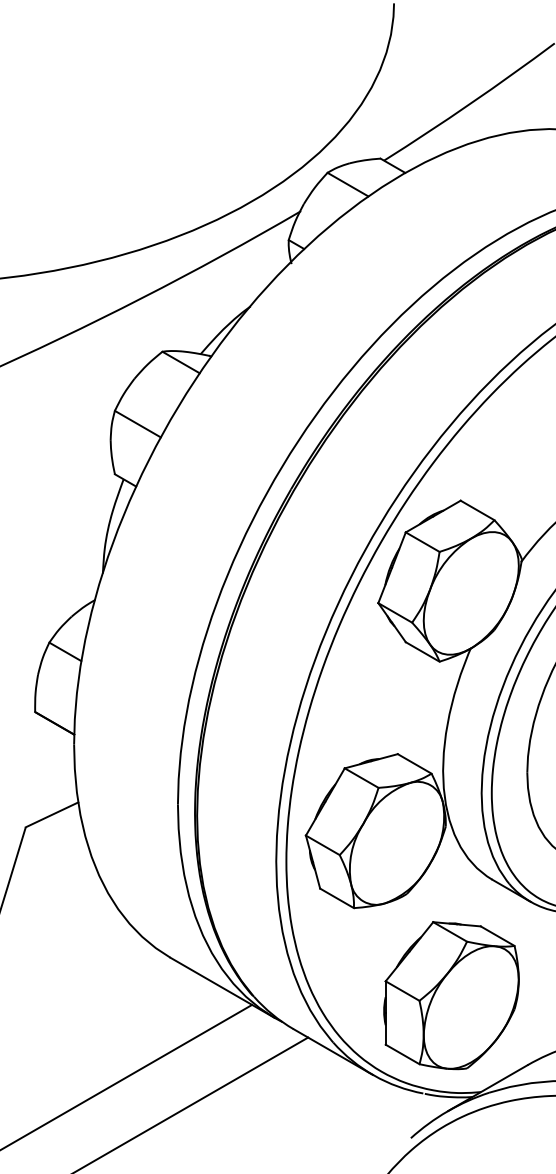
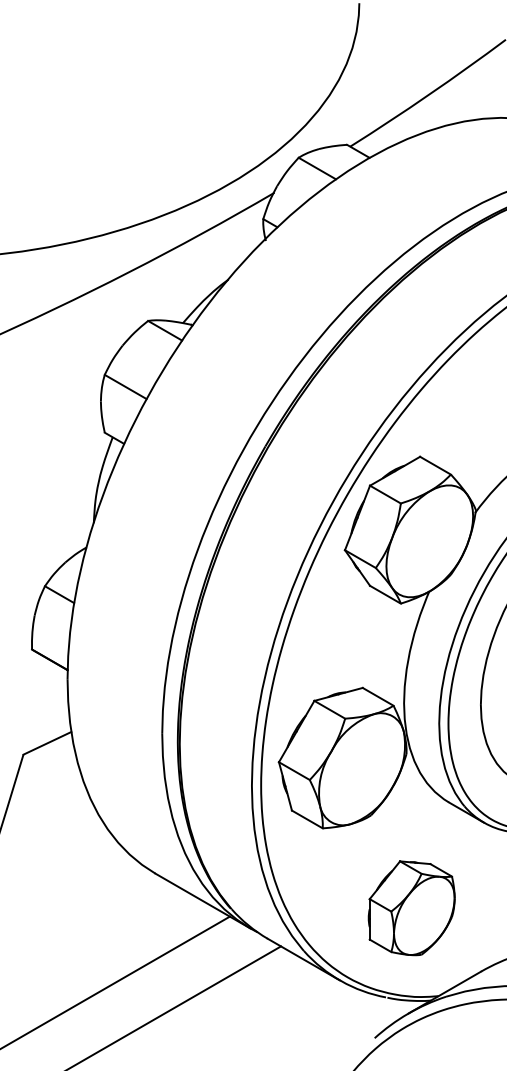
part: (451, 995) -> (411, 908), size x0.7

